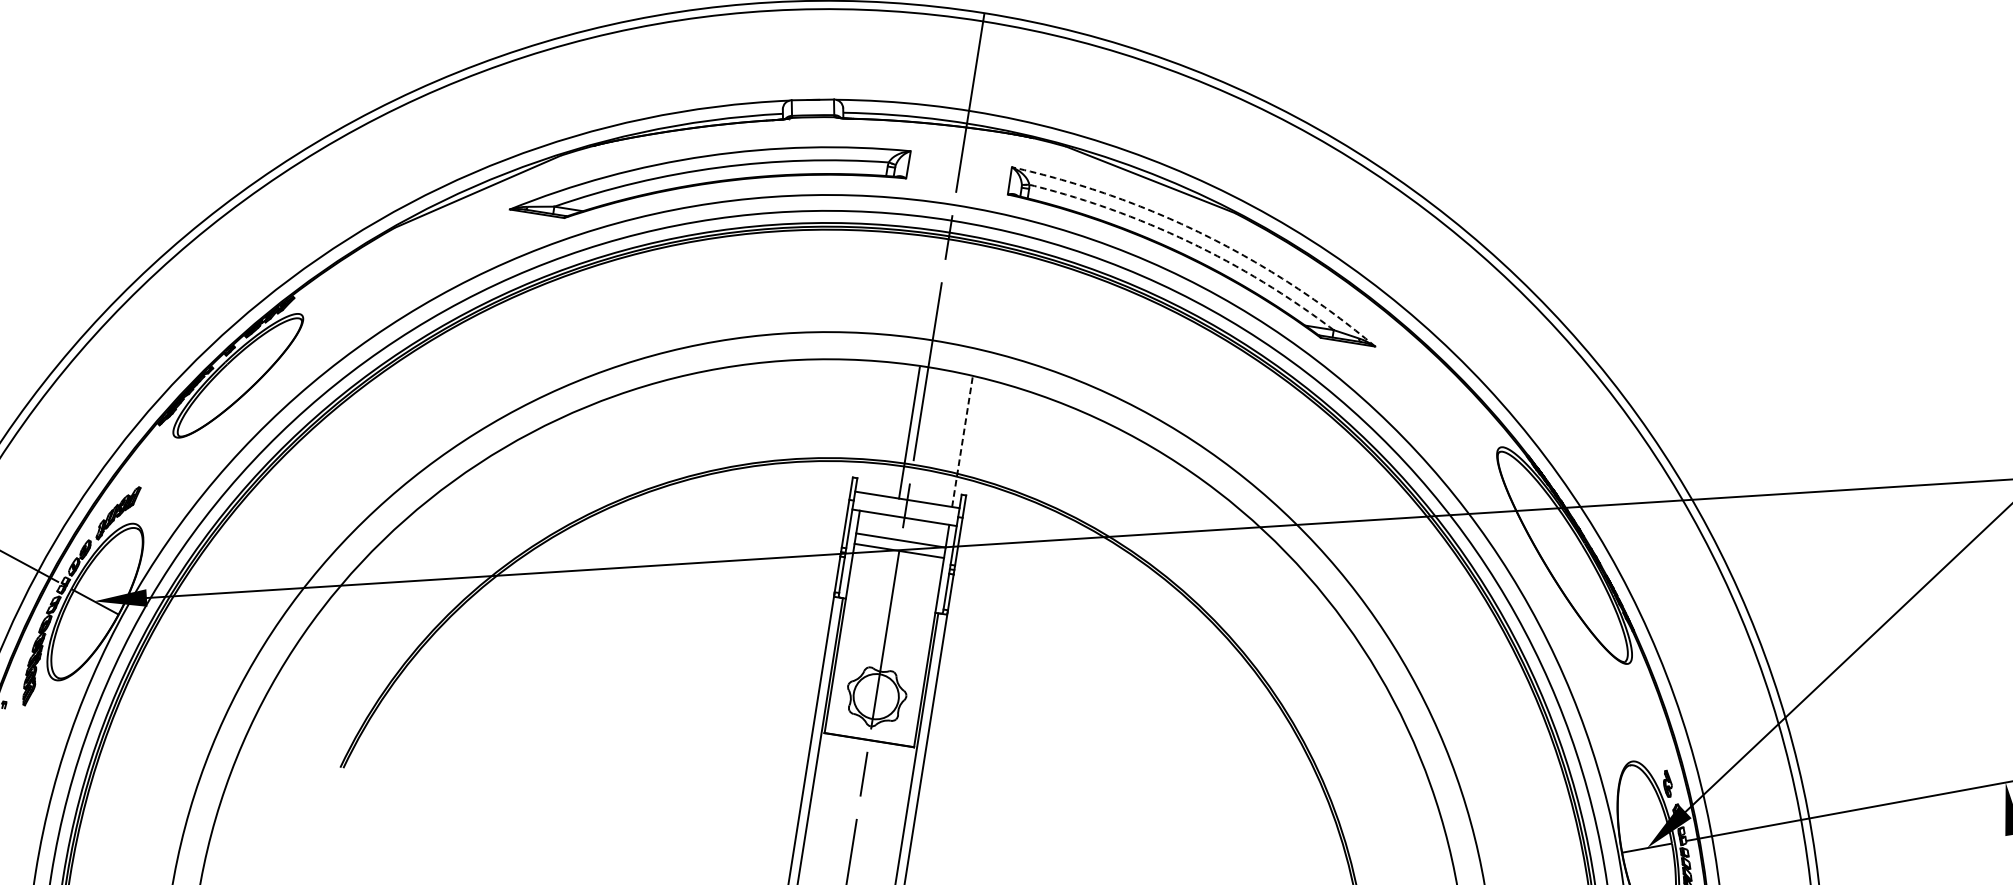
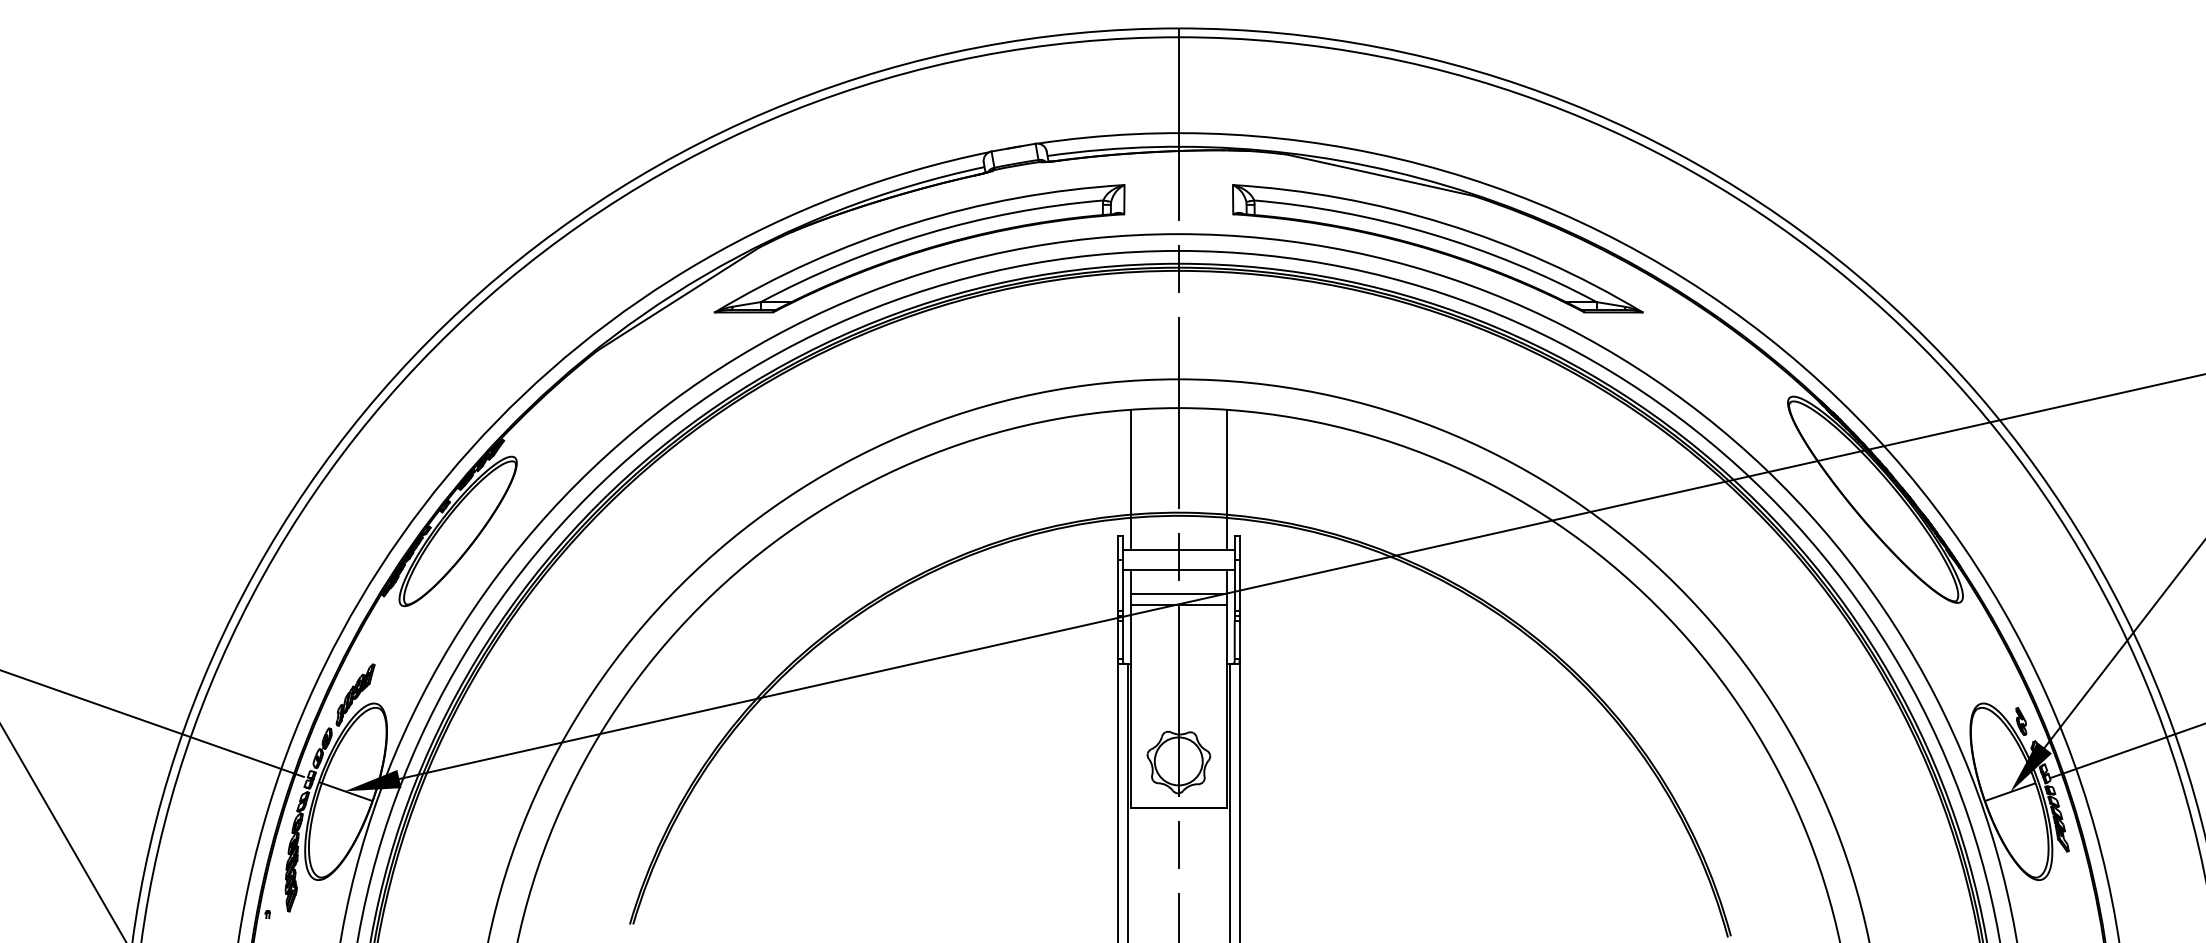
arc: (1204, 234) -> (1445, 223), dashed -> solid
arc: (1188, 241) -> (1430, 233), dashed -> solid
line: (909, 432) -> (1130, 479), moved
line: (962, 440) -> (1226, 479), dashed -> solid

